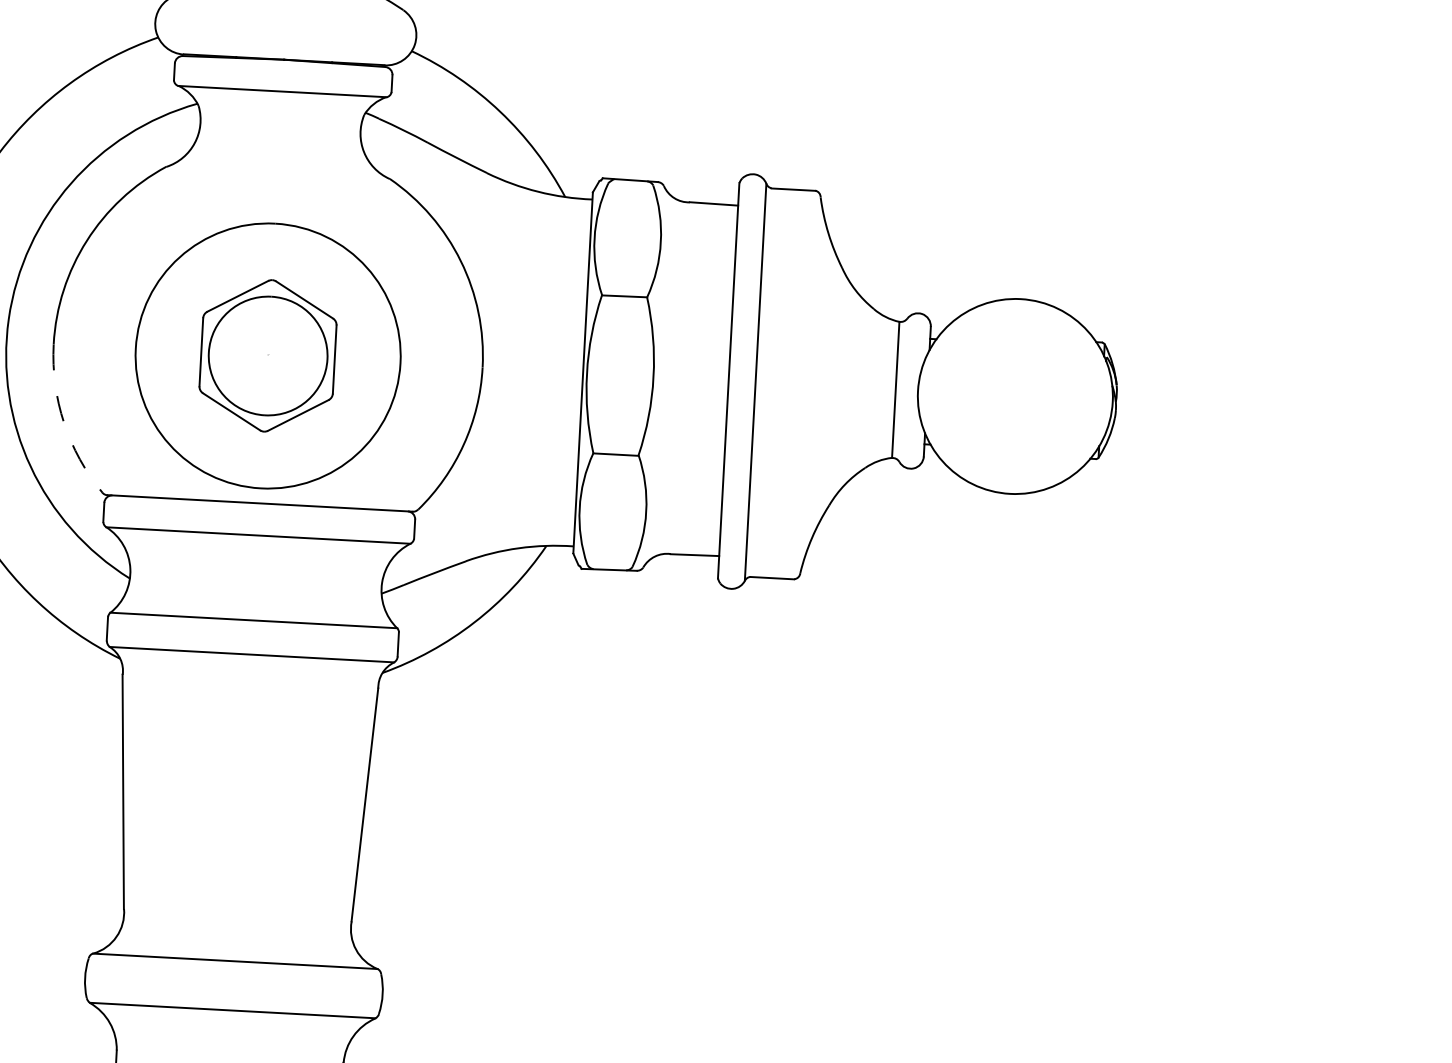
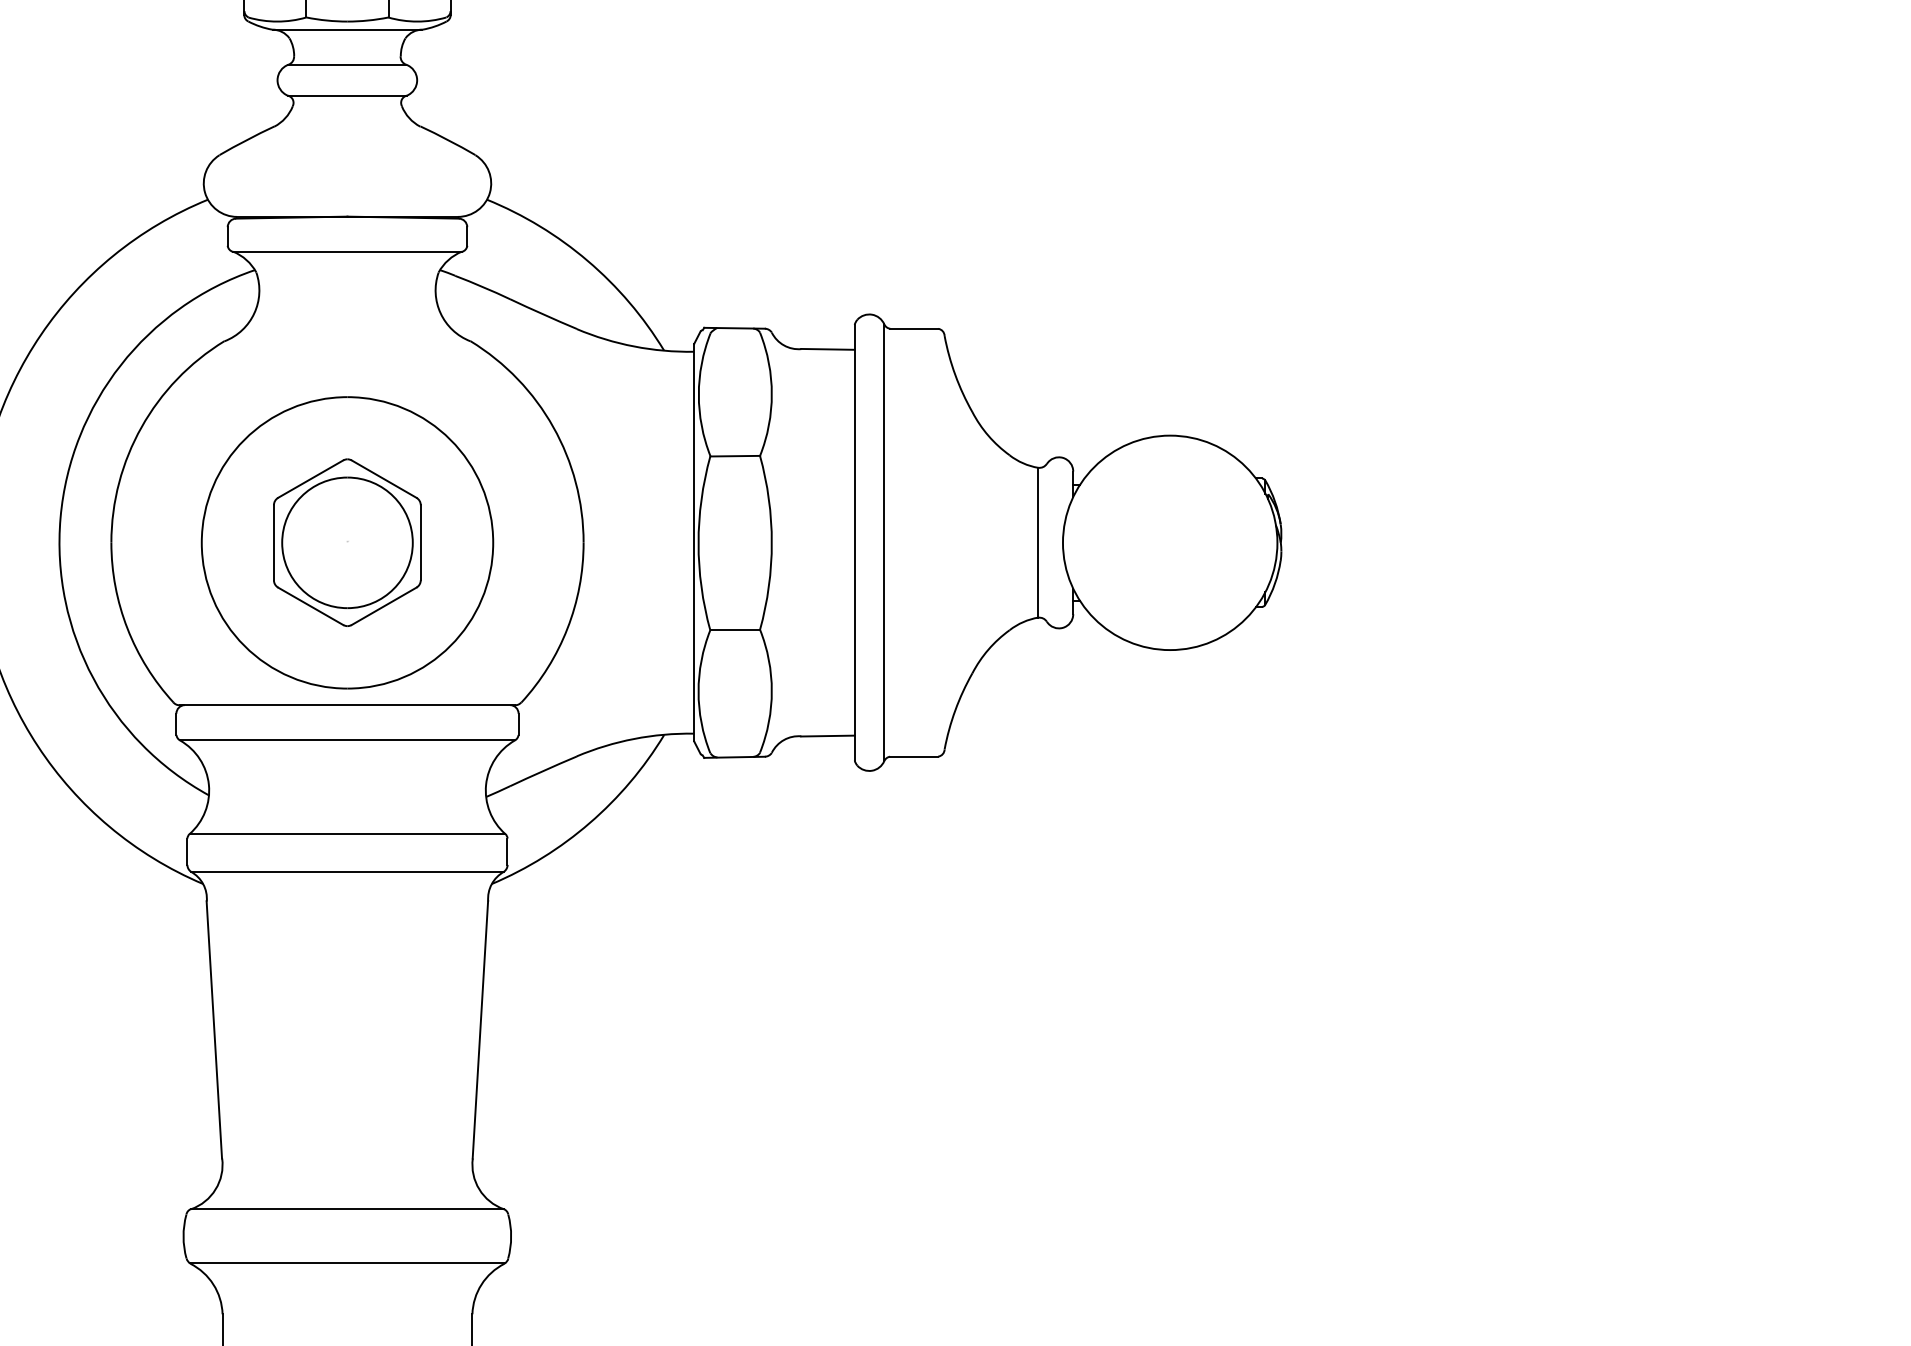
arc: (64, 422) -> (127, 628), dashed -> solid

